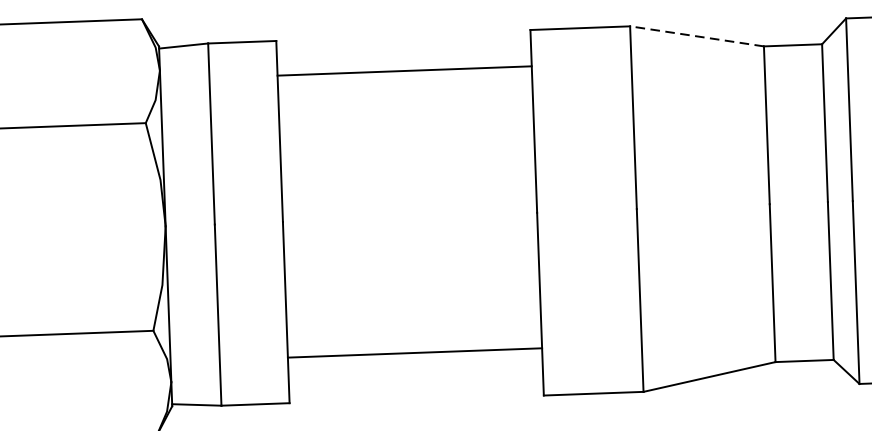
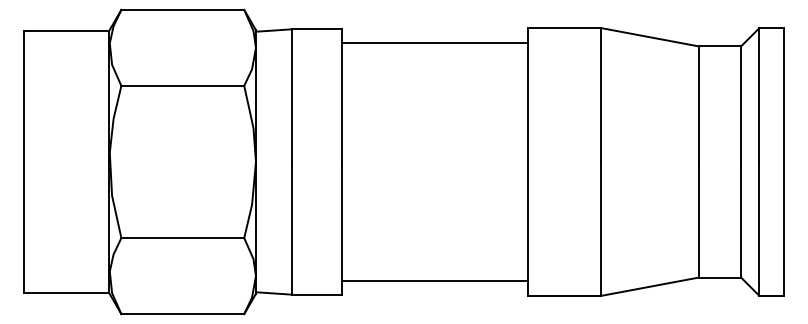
line: (696, 36) -> (649, 37), dashed -> solid
line: (403, 70) -> (434, 42), moved
line: (414, 353) -> (434, 281), moved

